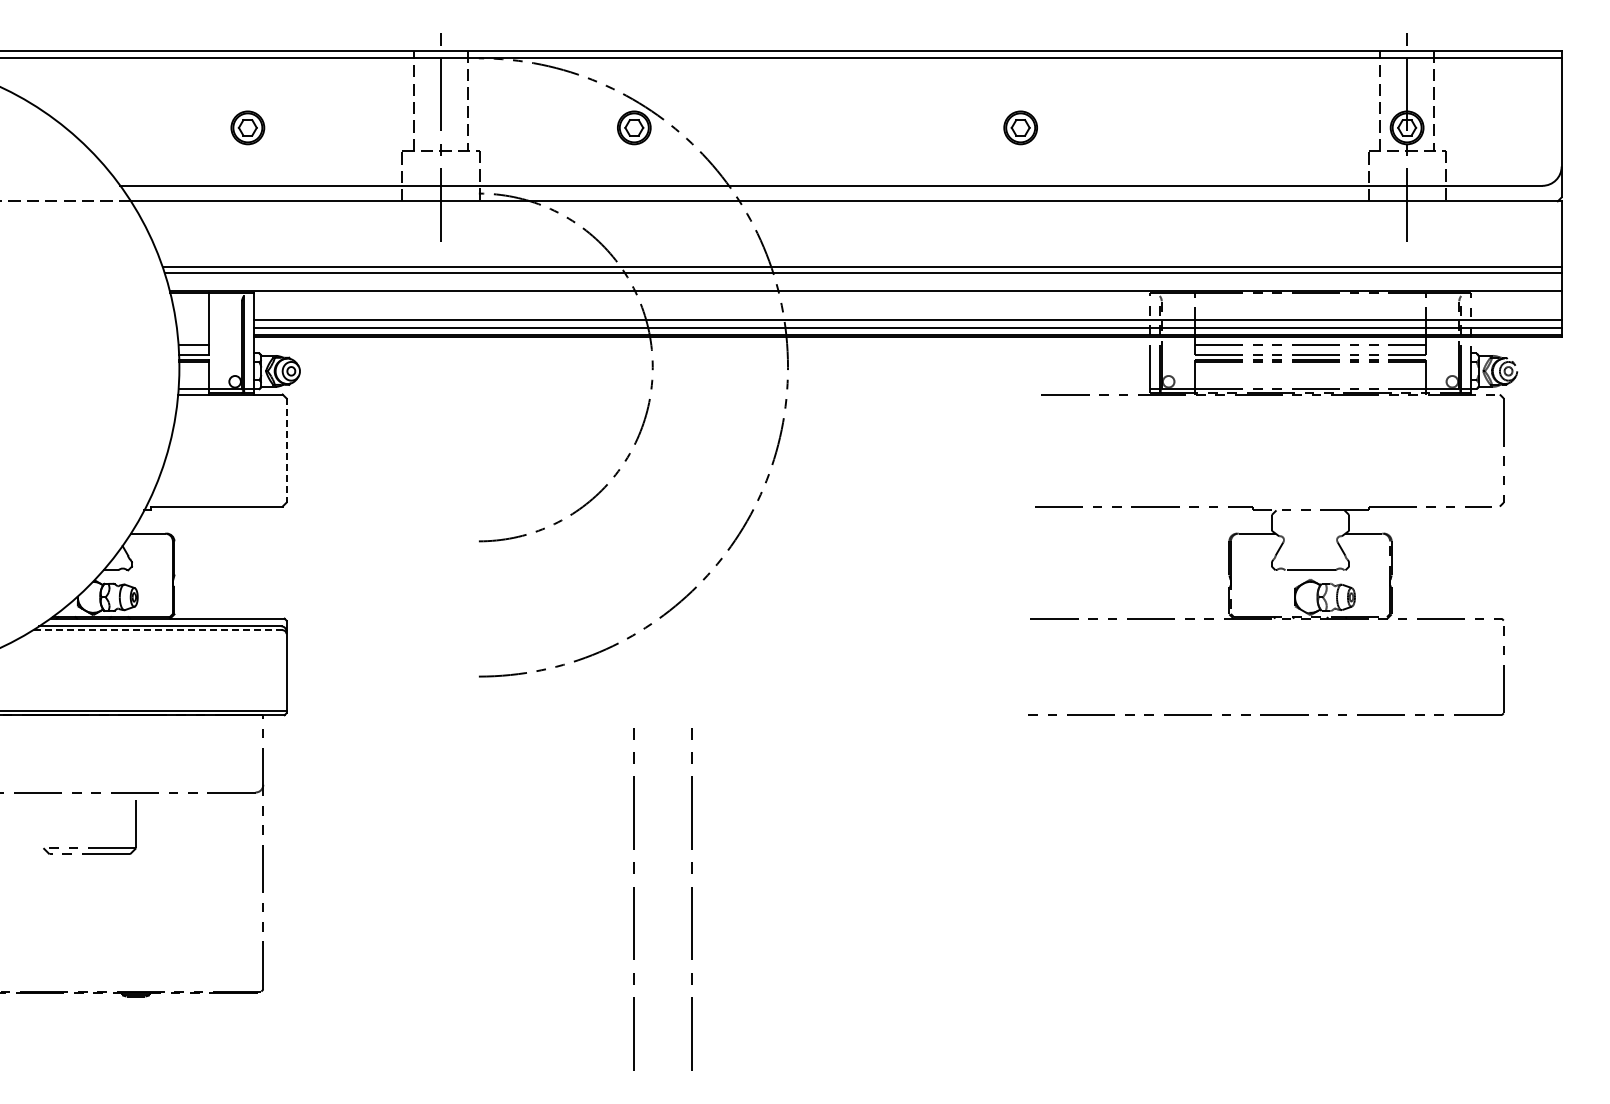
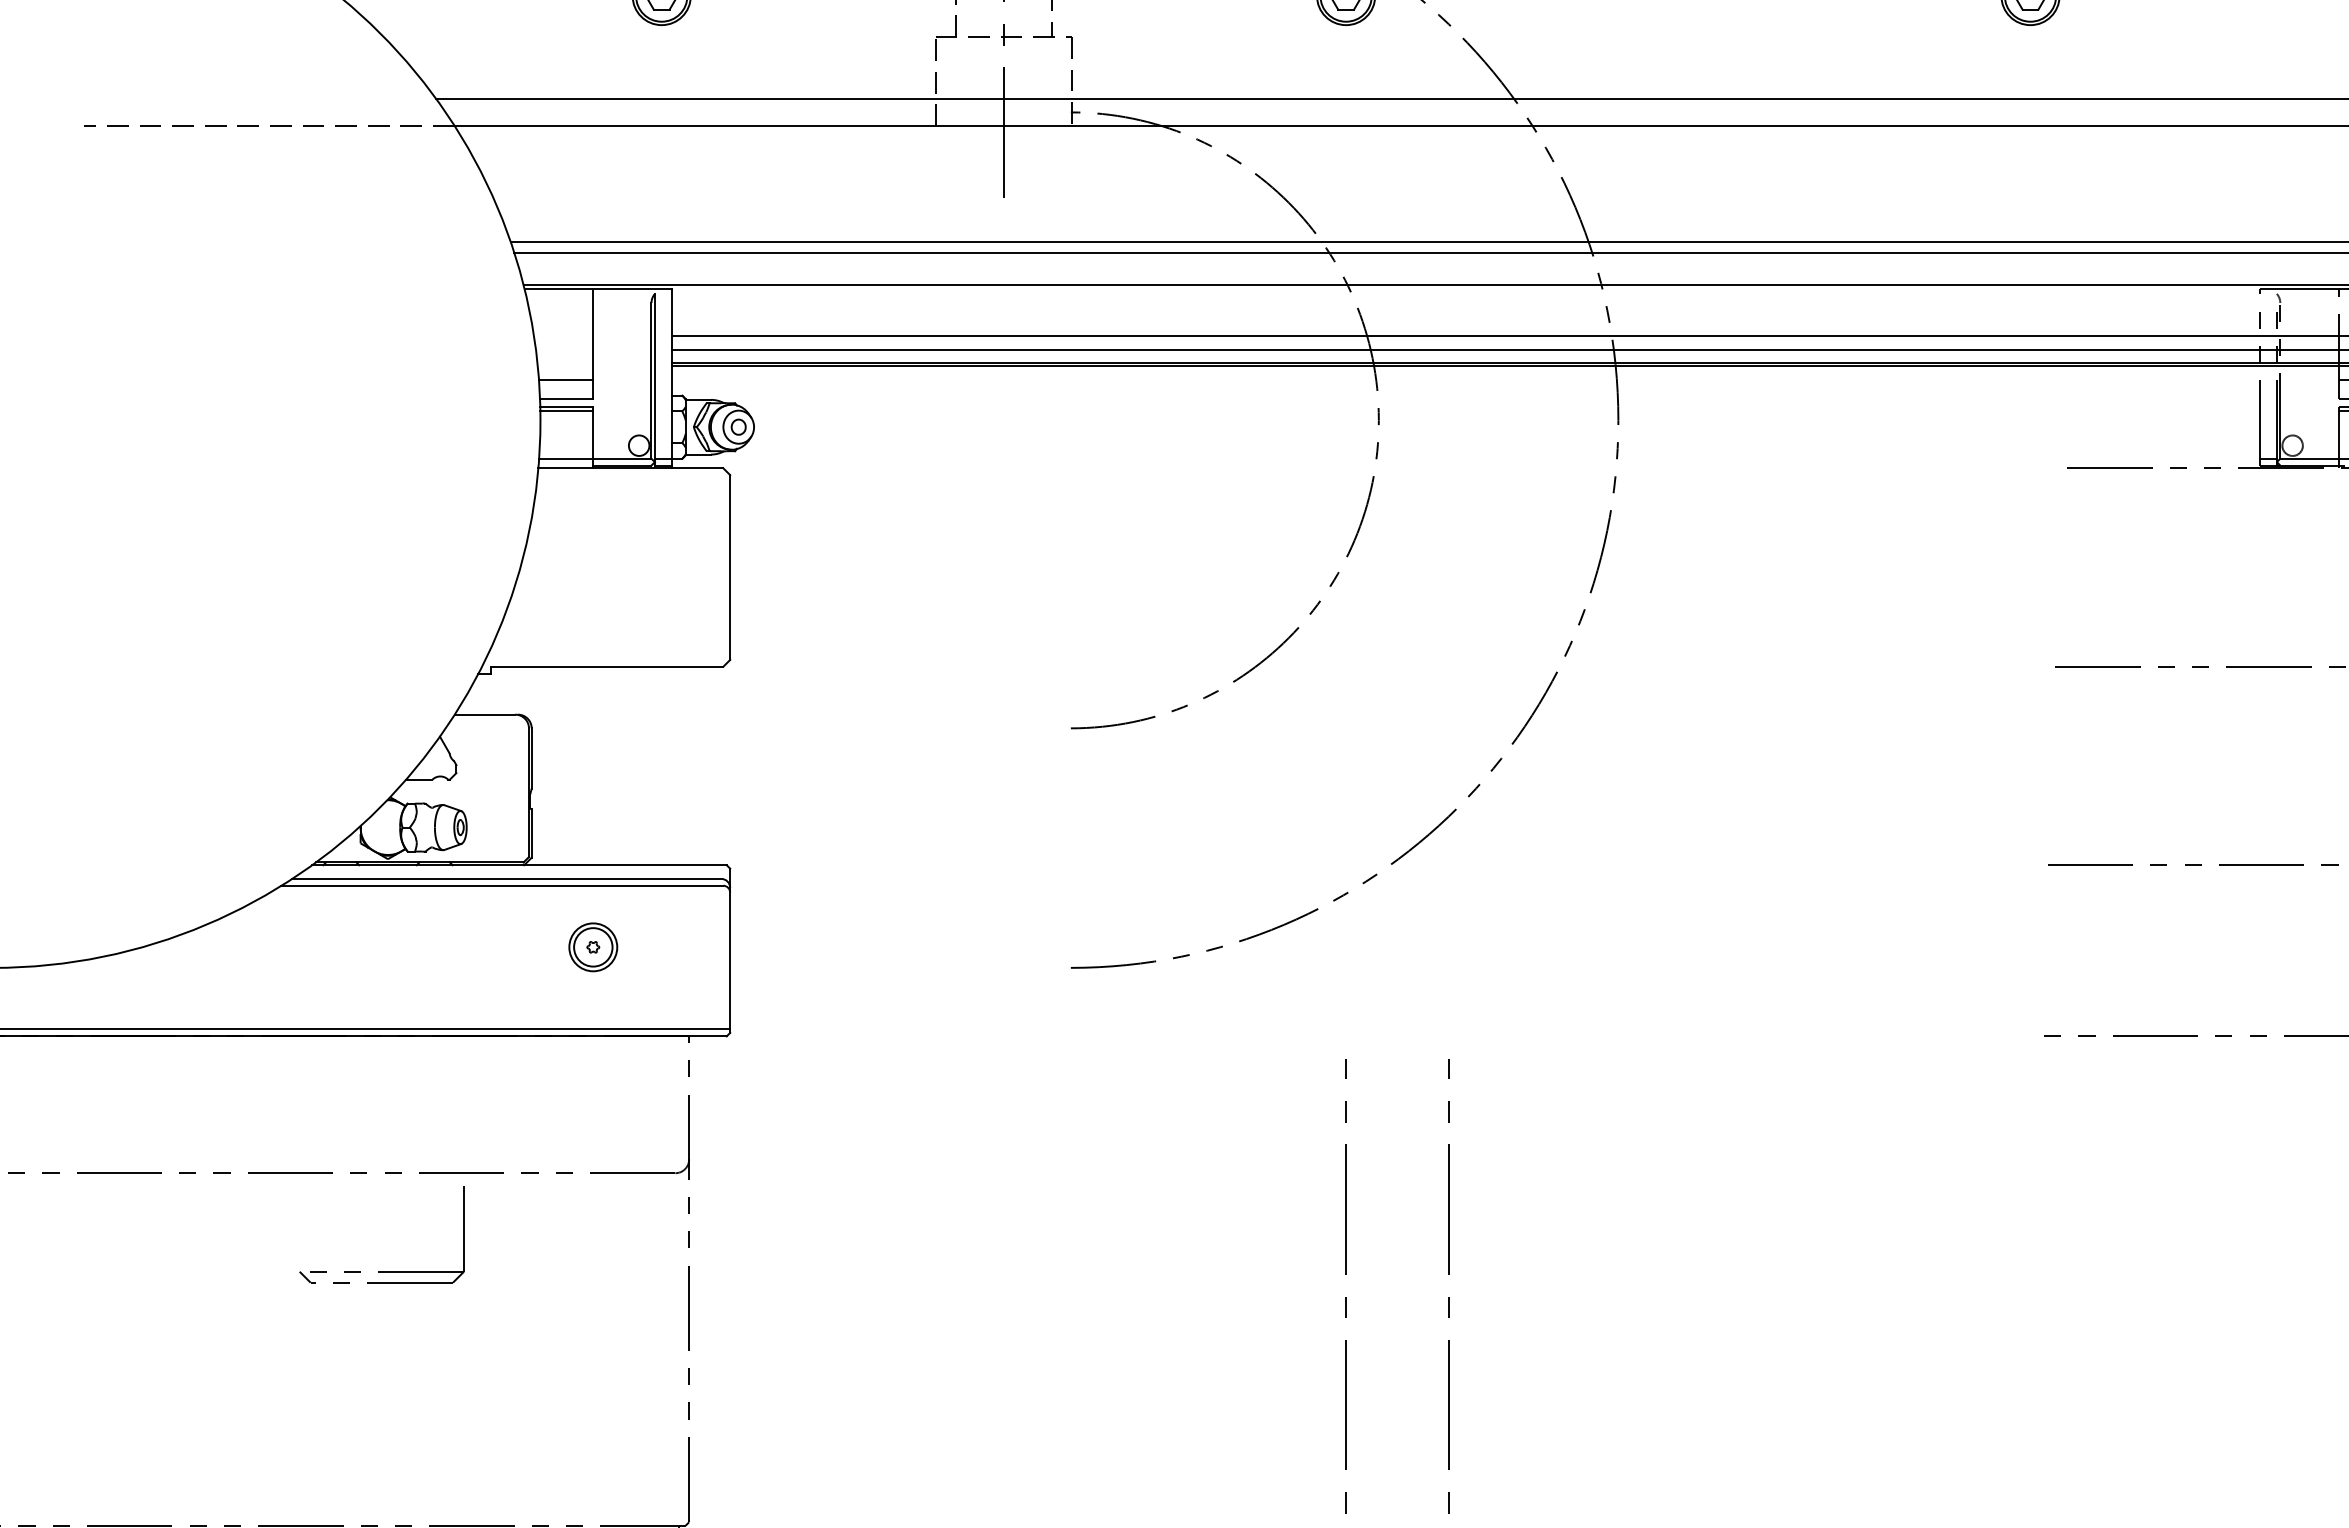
line: (286, 451) -> (730, 569), dashed -> solid
line: (157, 630) -> (501, 886), dashed -> solid
part: (208, 664) -> (592, 946), added

